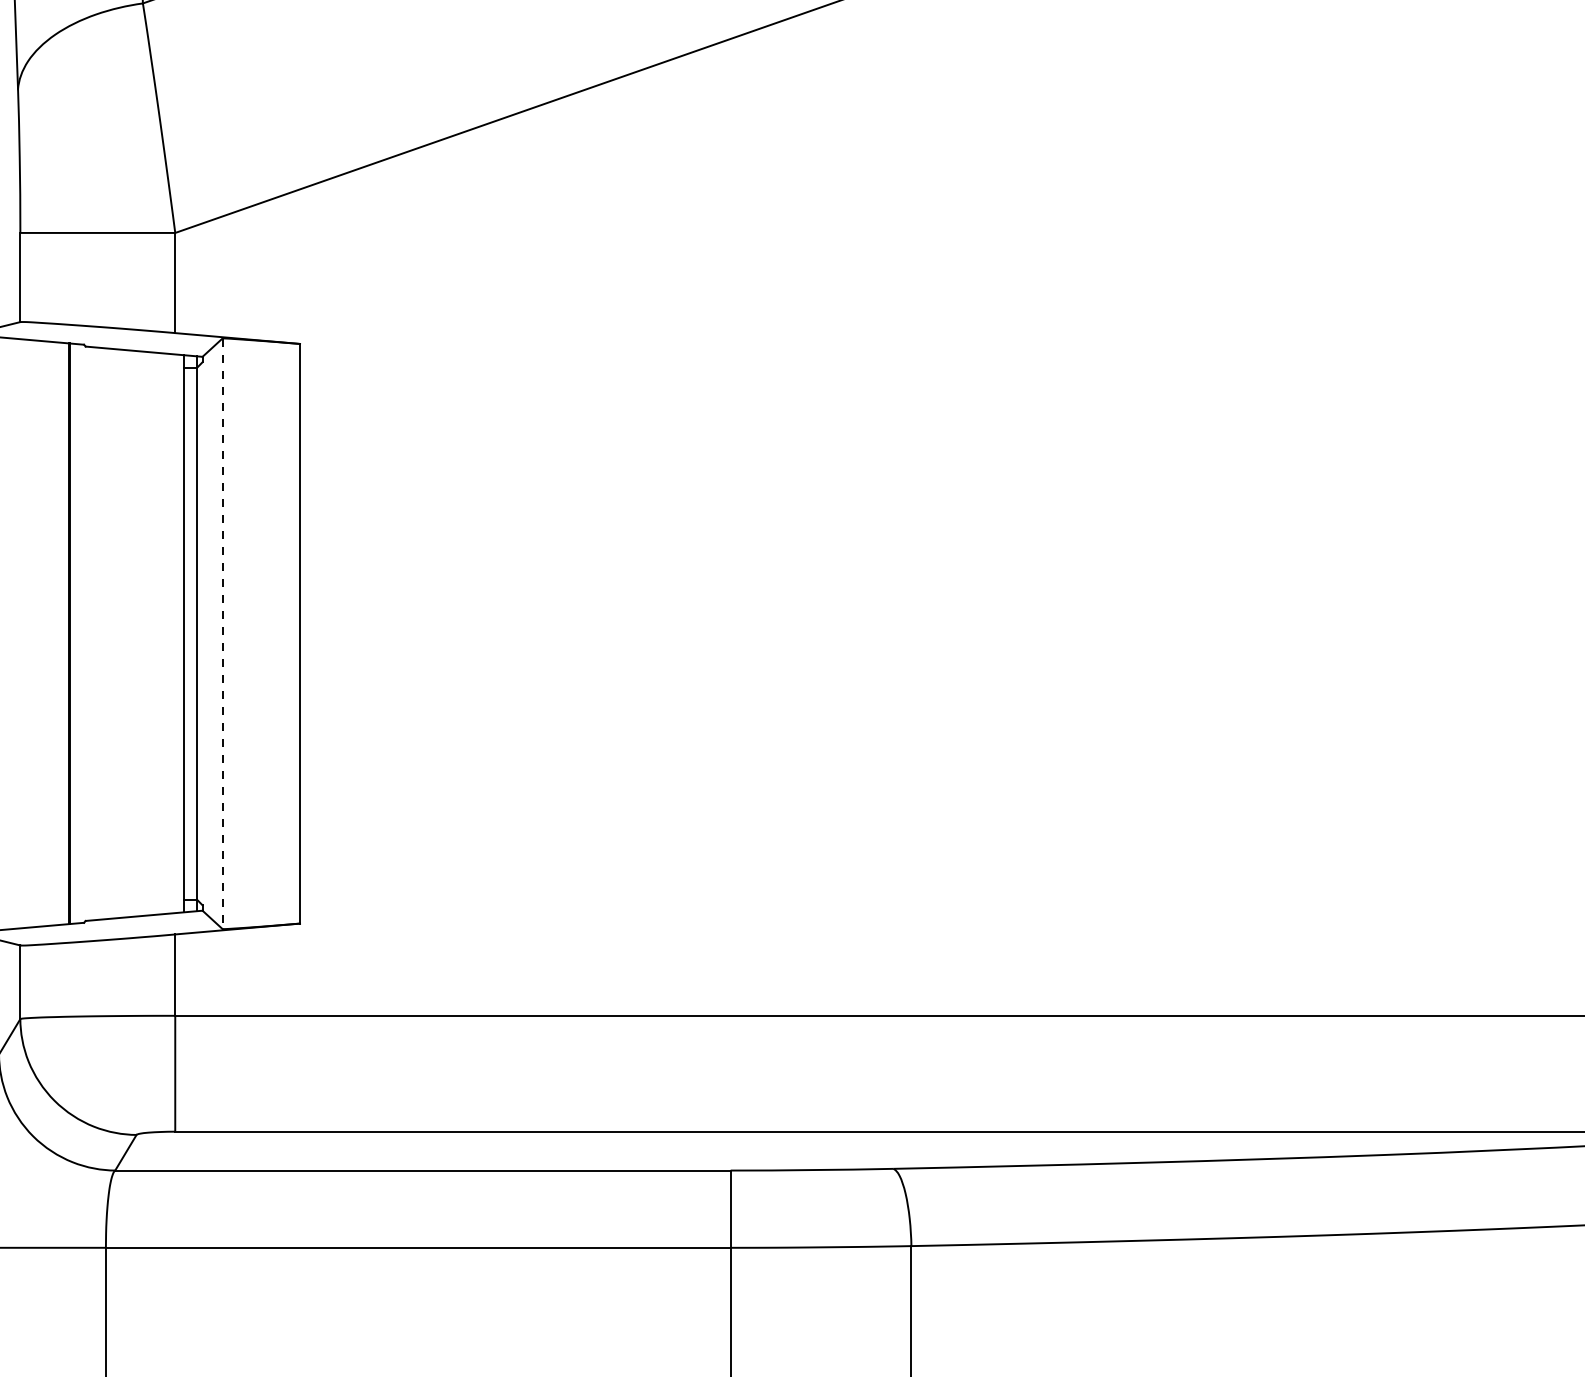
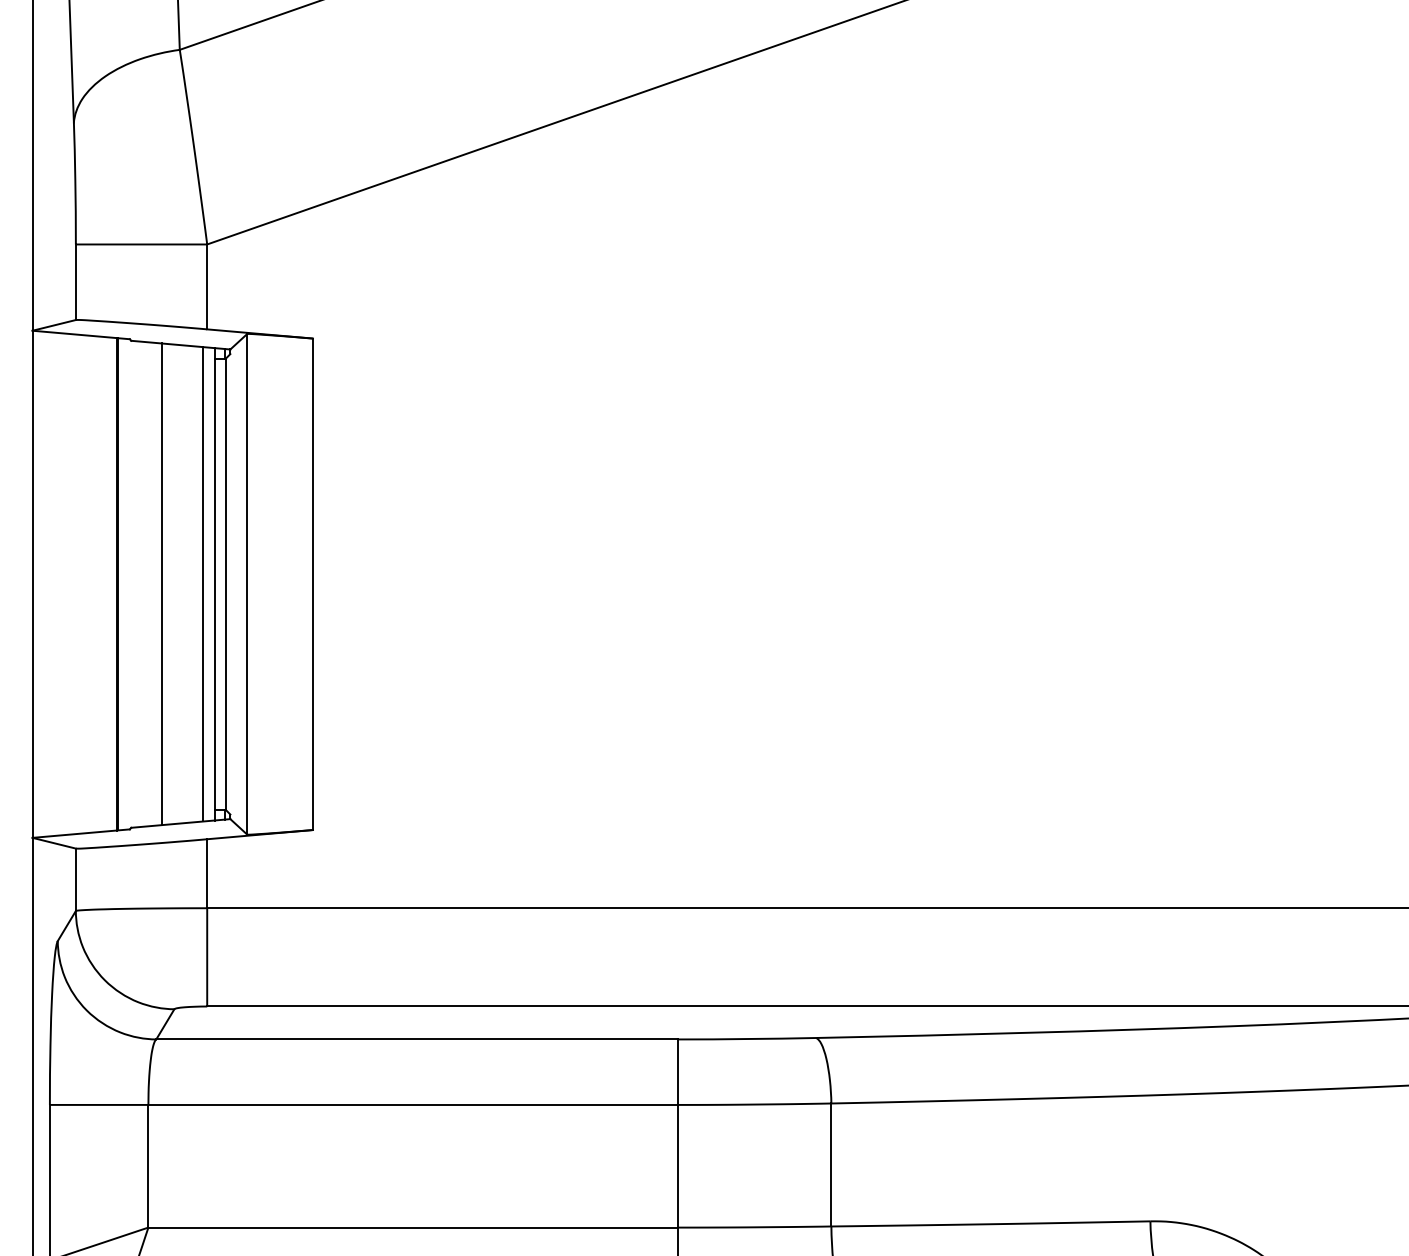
line: (121, 633) -> (161, 584), added
line: (170, 633) -> (203, 584), added
line: (222, 633) -> (247, 584), dashed -> solid

